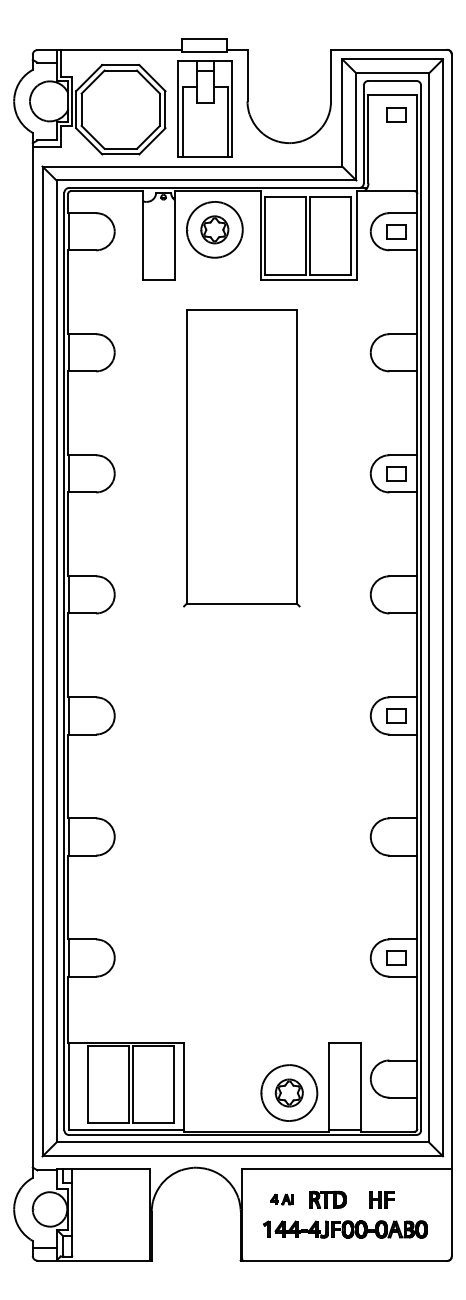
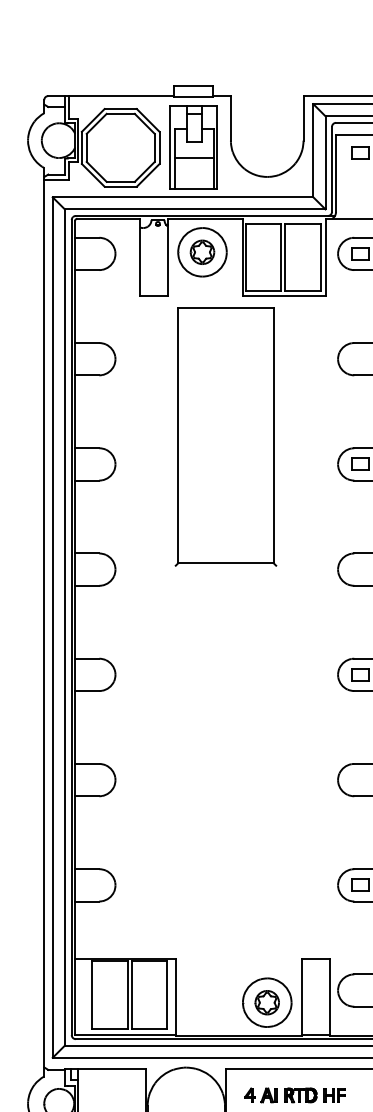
line: (205, 121) -> (194, 158), added
part: (241, 458) -> (225, 437), moved
part: (281, 1199) -> (260, 1095), size x1.67
part: (381, 1199) -> (334, 1095), moved

